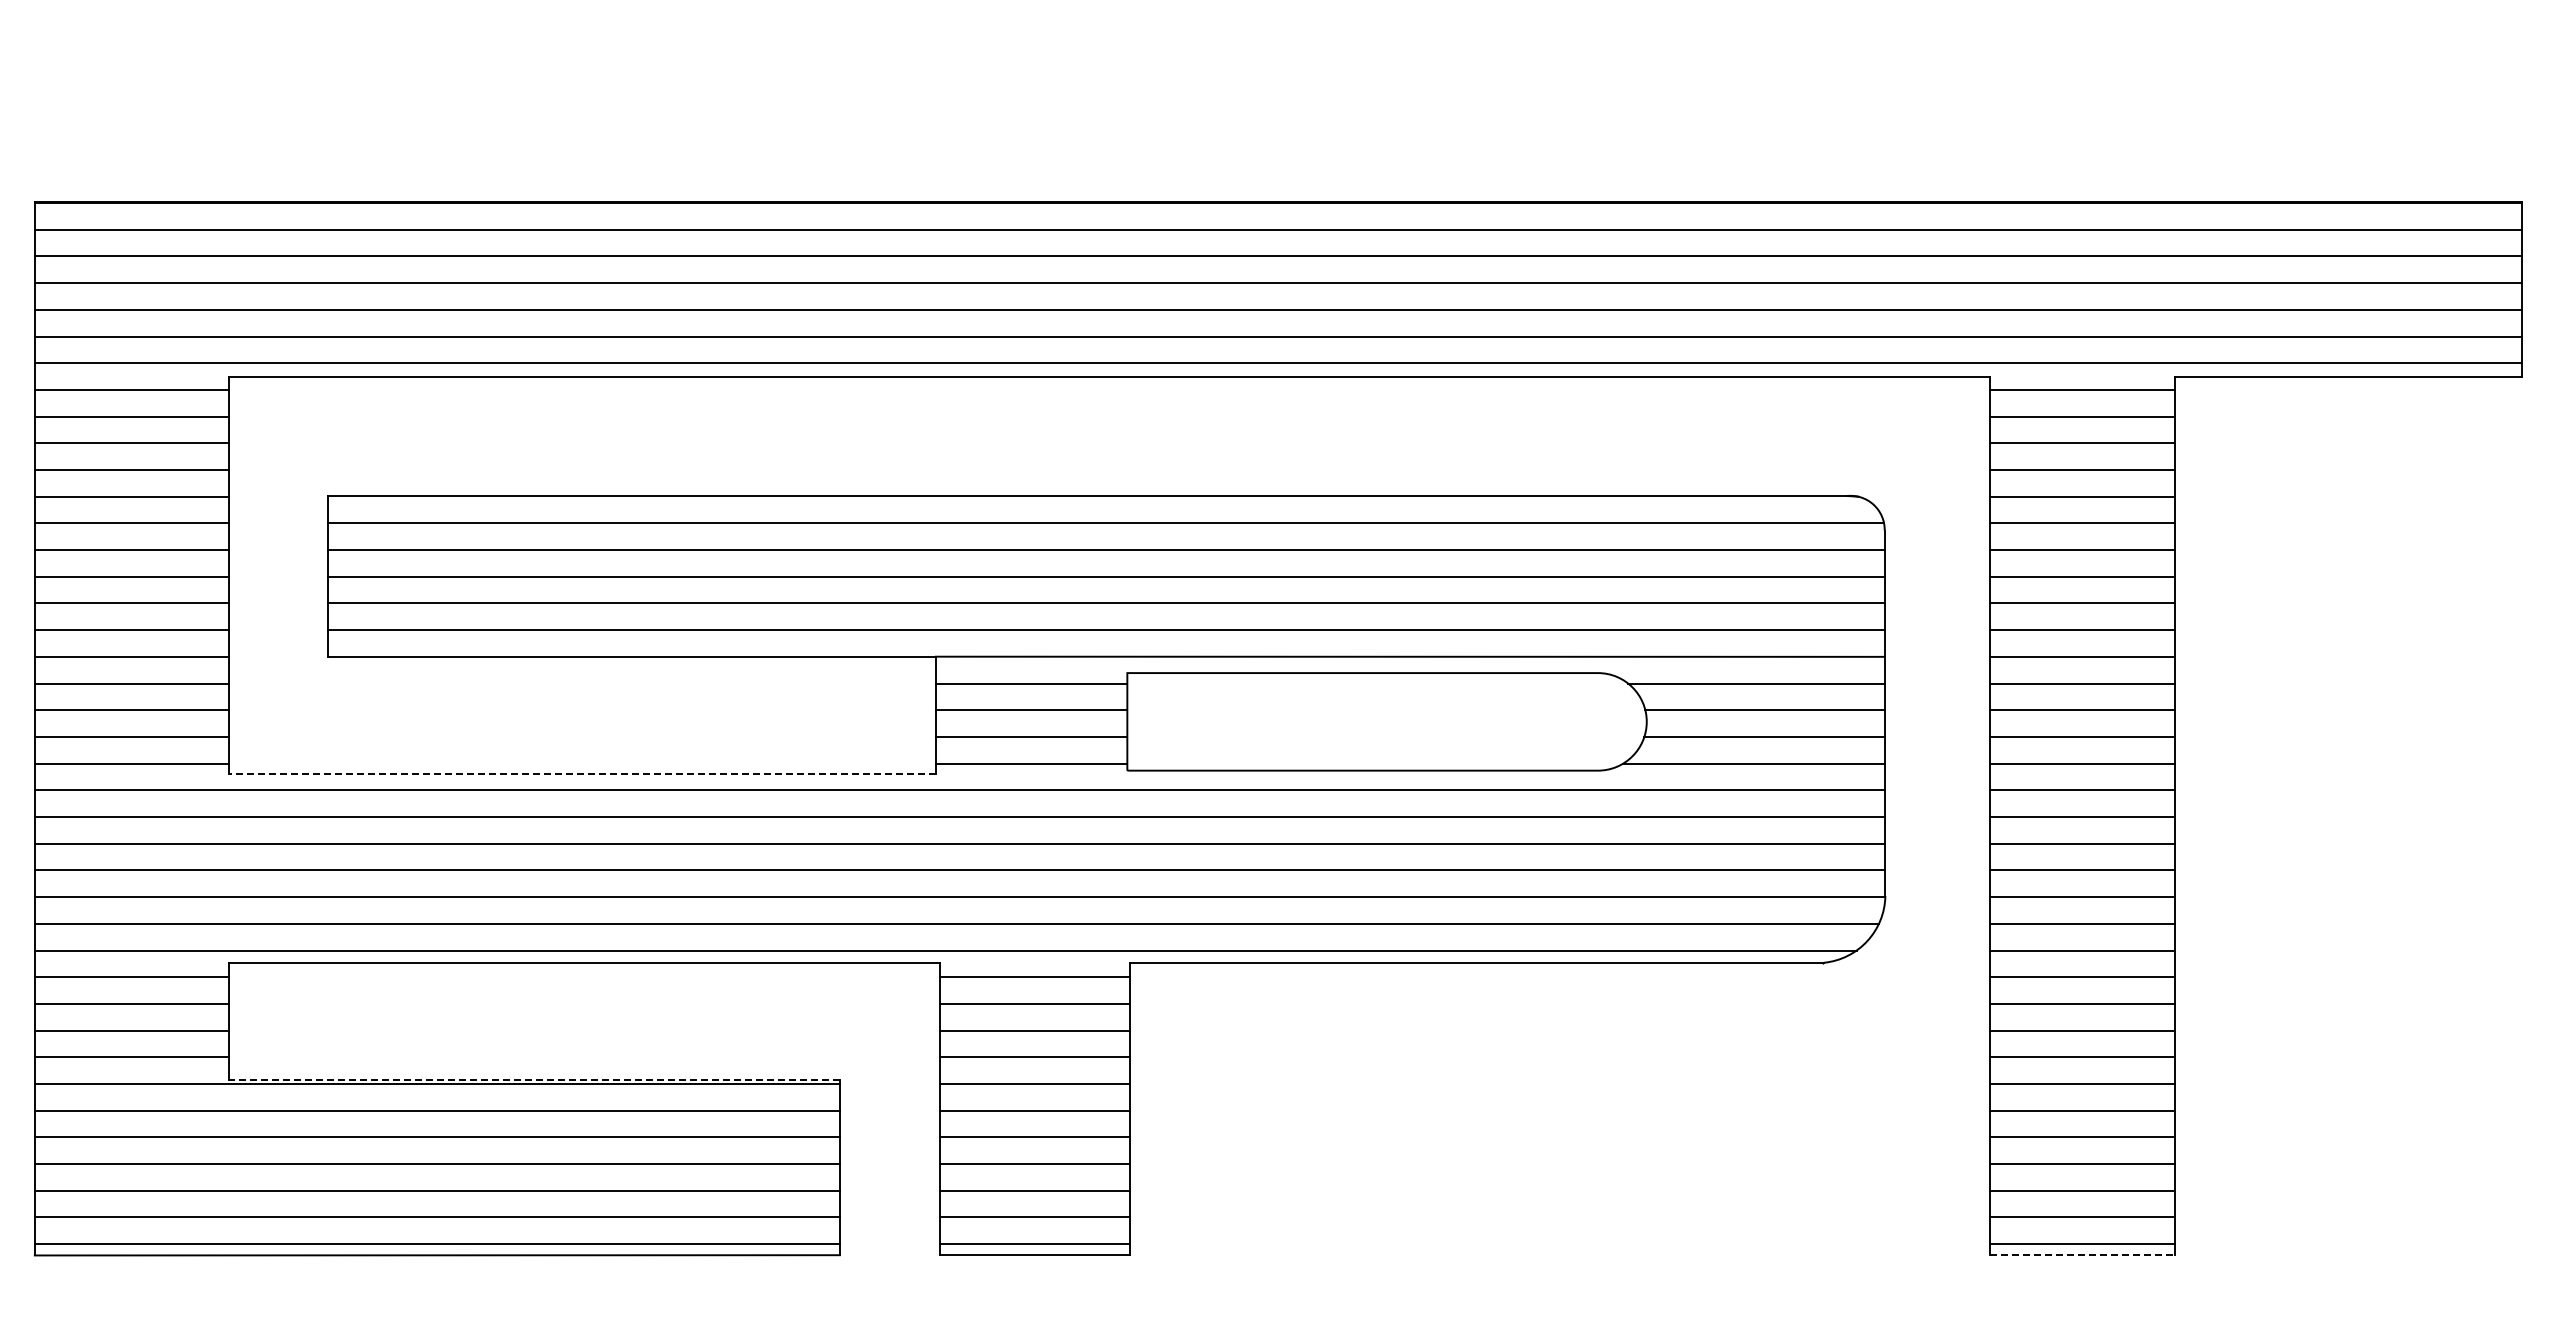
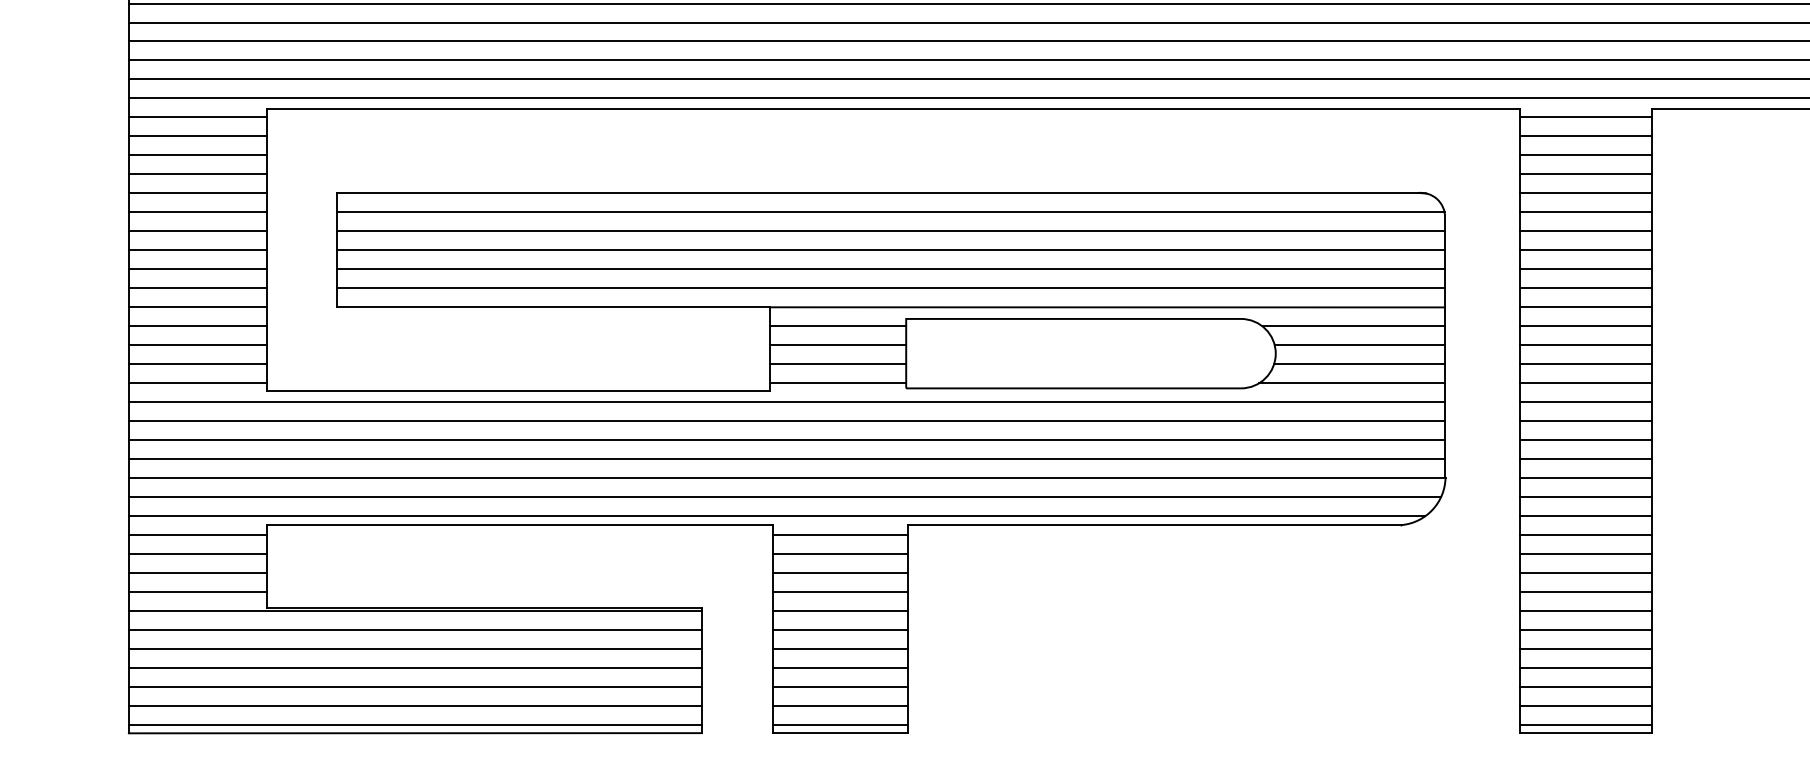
line: (582, 773) -> (518, 390), dashed -> solid
line: (534, 1079) -> (484, 608), dashed -> solid
line: (2083, 1255) -> (1586, 733), dashed -> solid

